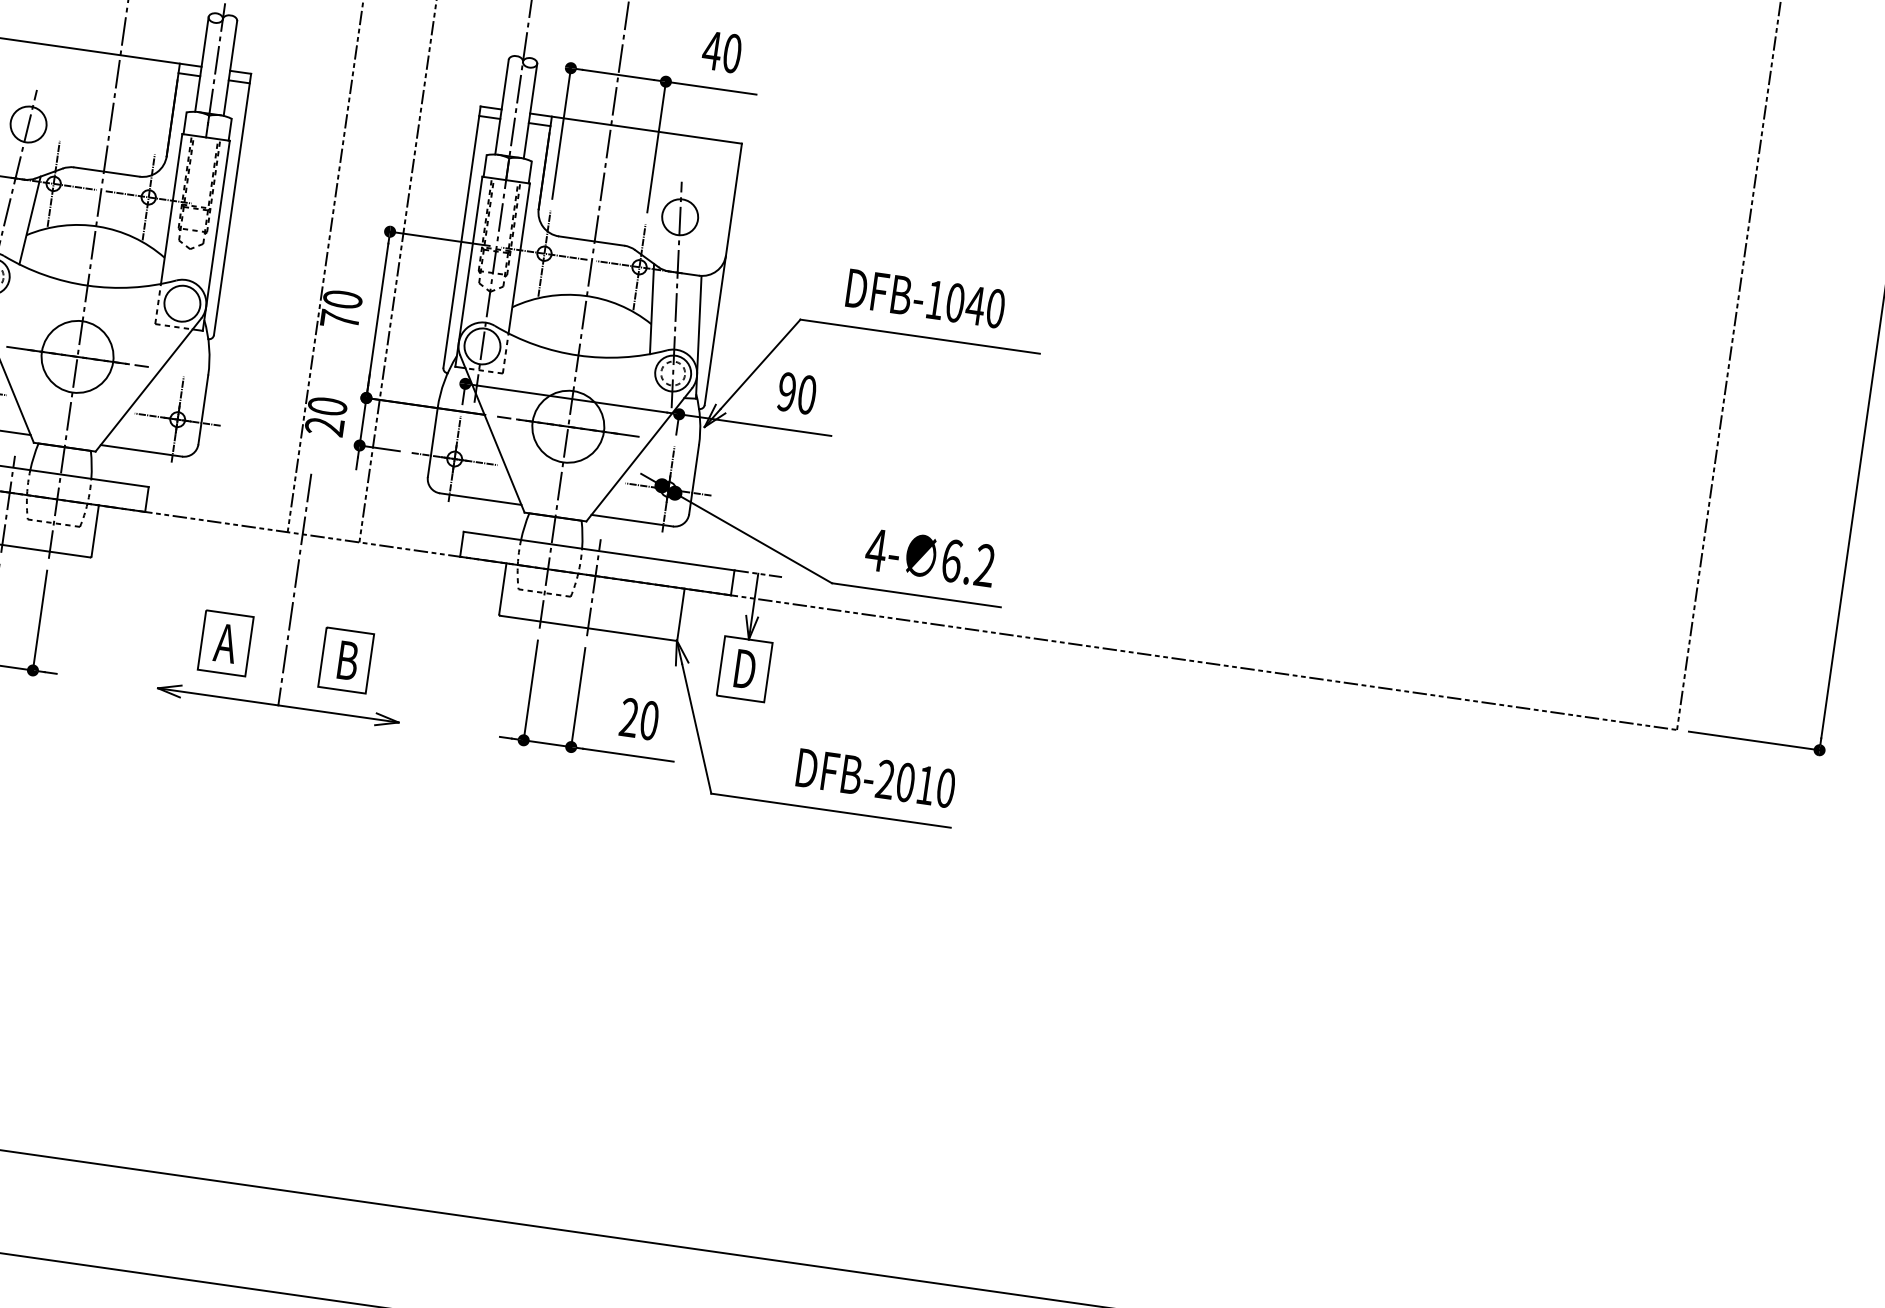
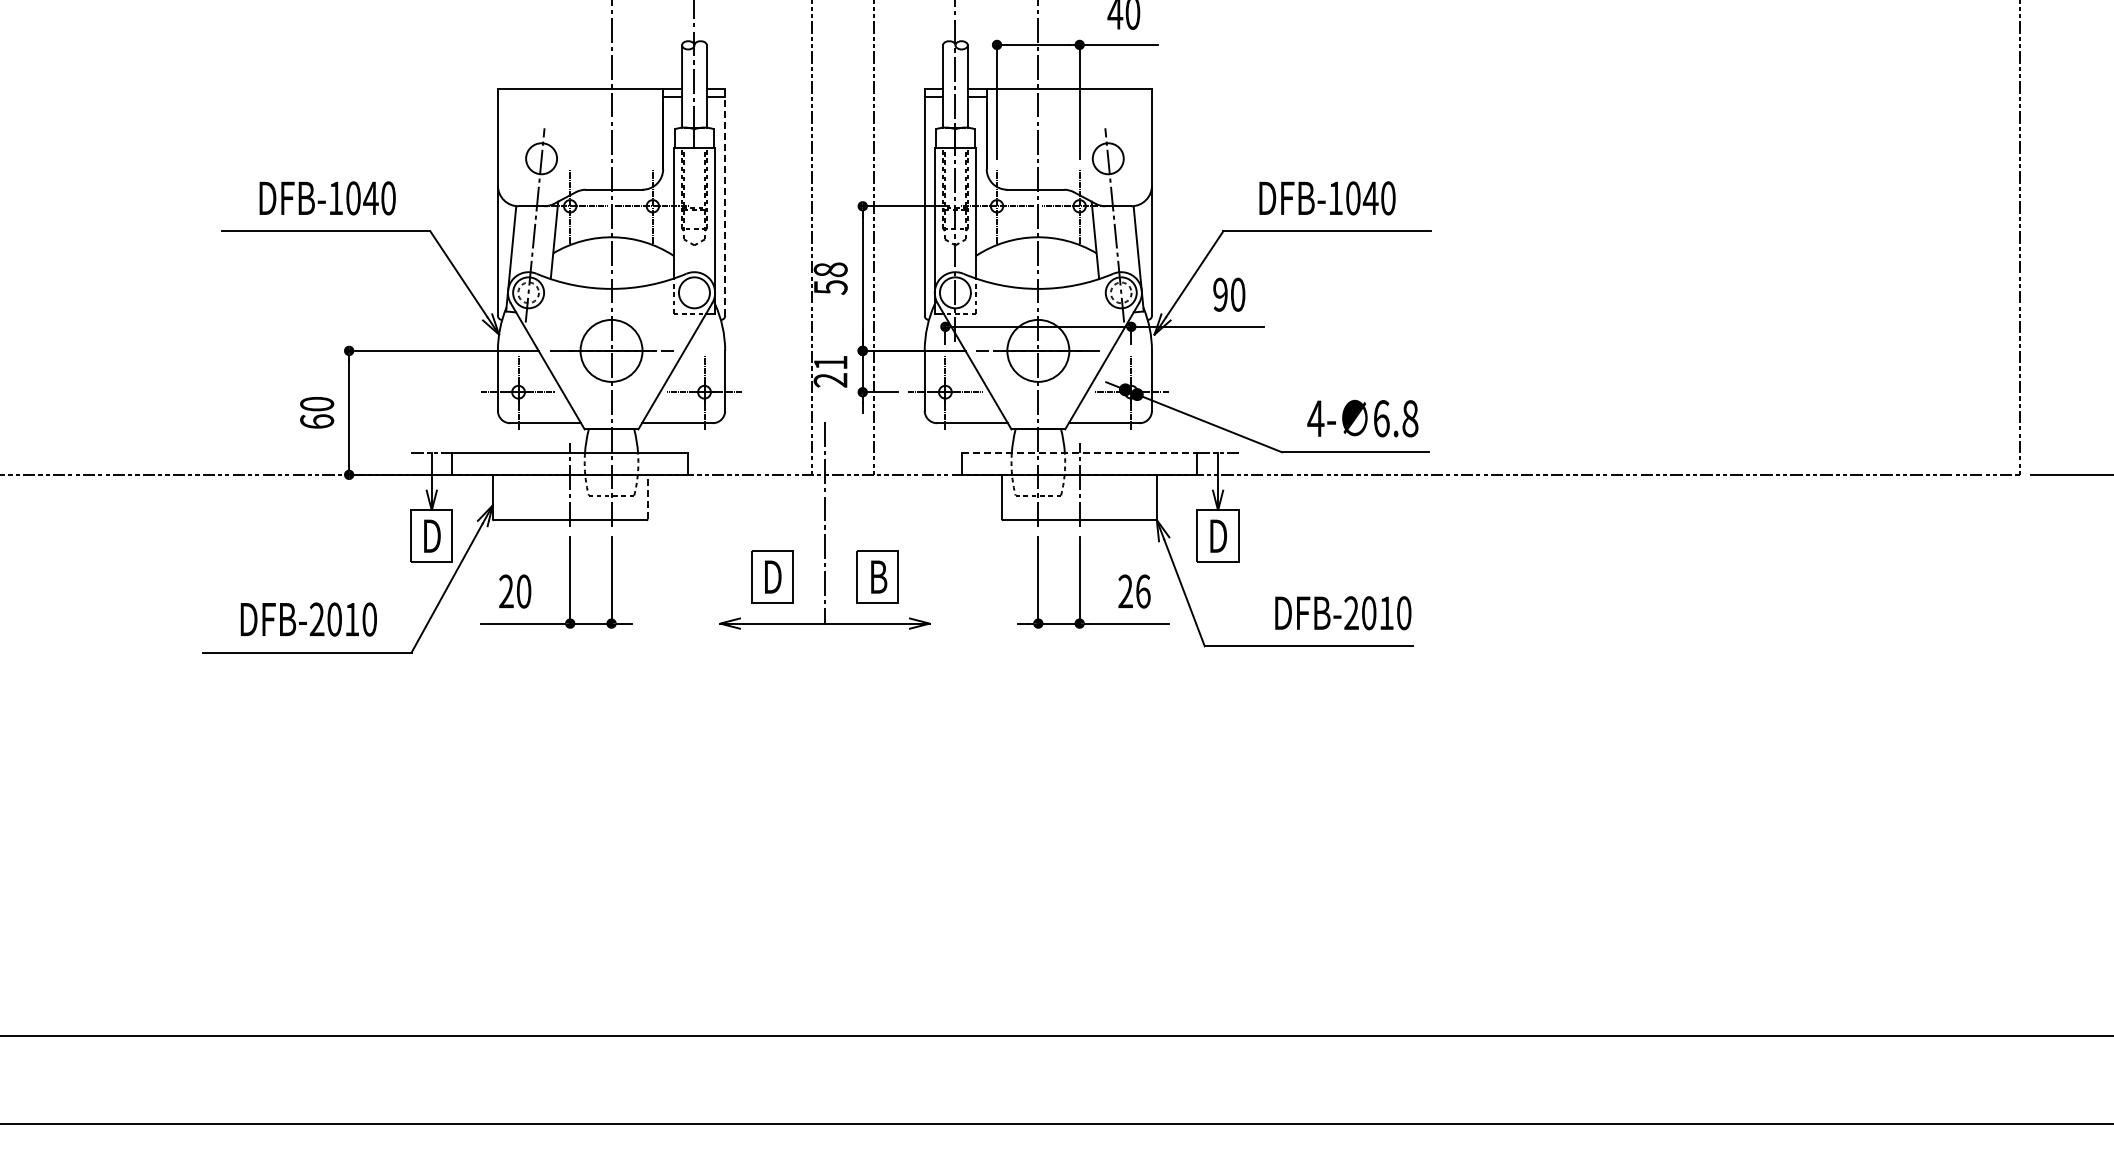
line: (232, 204) -> (725, 202), solid -> dashed
text: (341, 309) -> (830, 278), 70 -> 58
text: (327, 406) -> (830, 362), 20 -> 21
line: (95, 530) -> (647, 496), solid -> dashed
line: (598, 551) -> (1079, 453), solid -> dashed
text: (985, 565) -> (1410, 418), 6.2 -> 6.8
text: (225, 642) -> (772, 576), A -> D
text: (649, 720) -> (1143, 591), 20 -> 26

